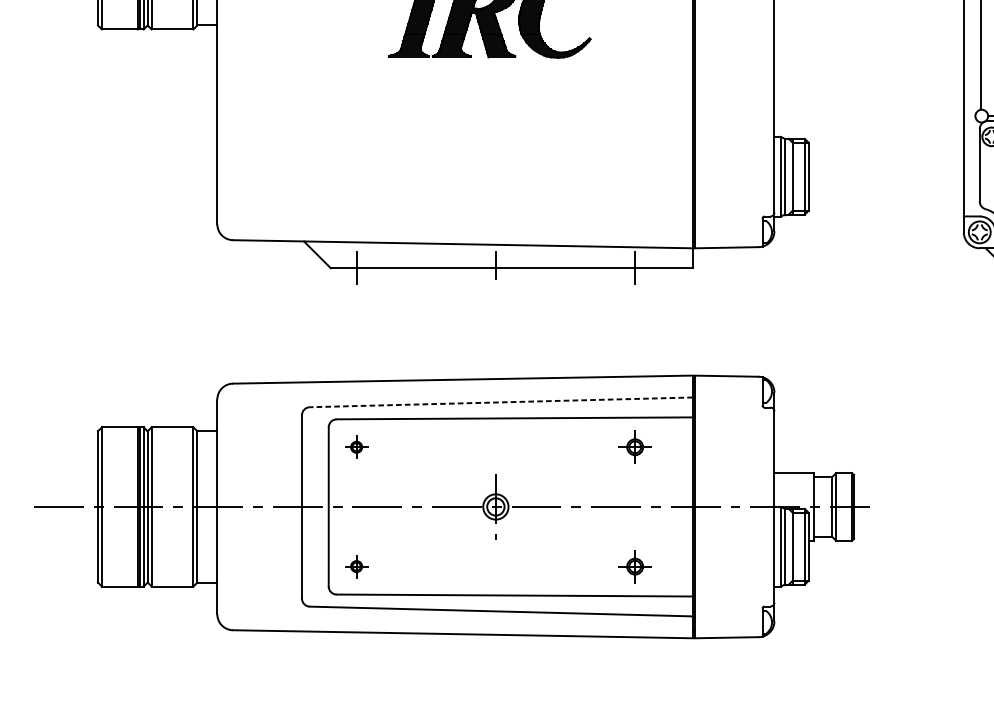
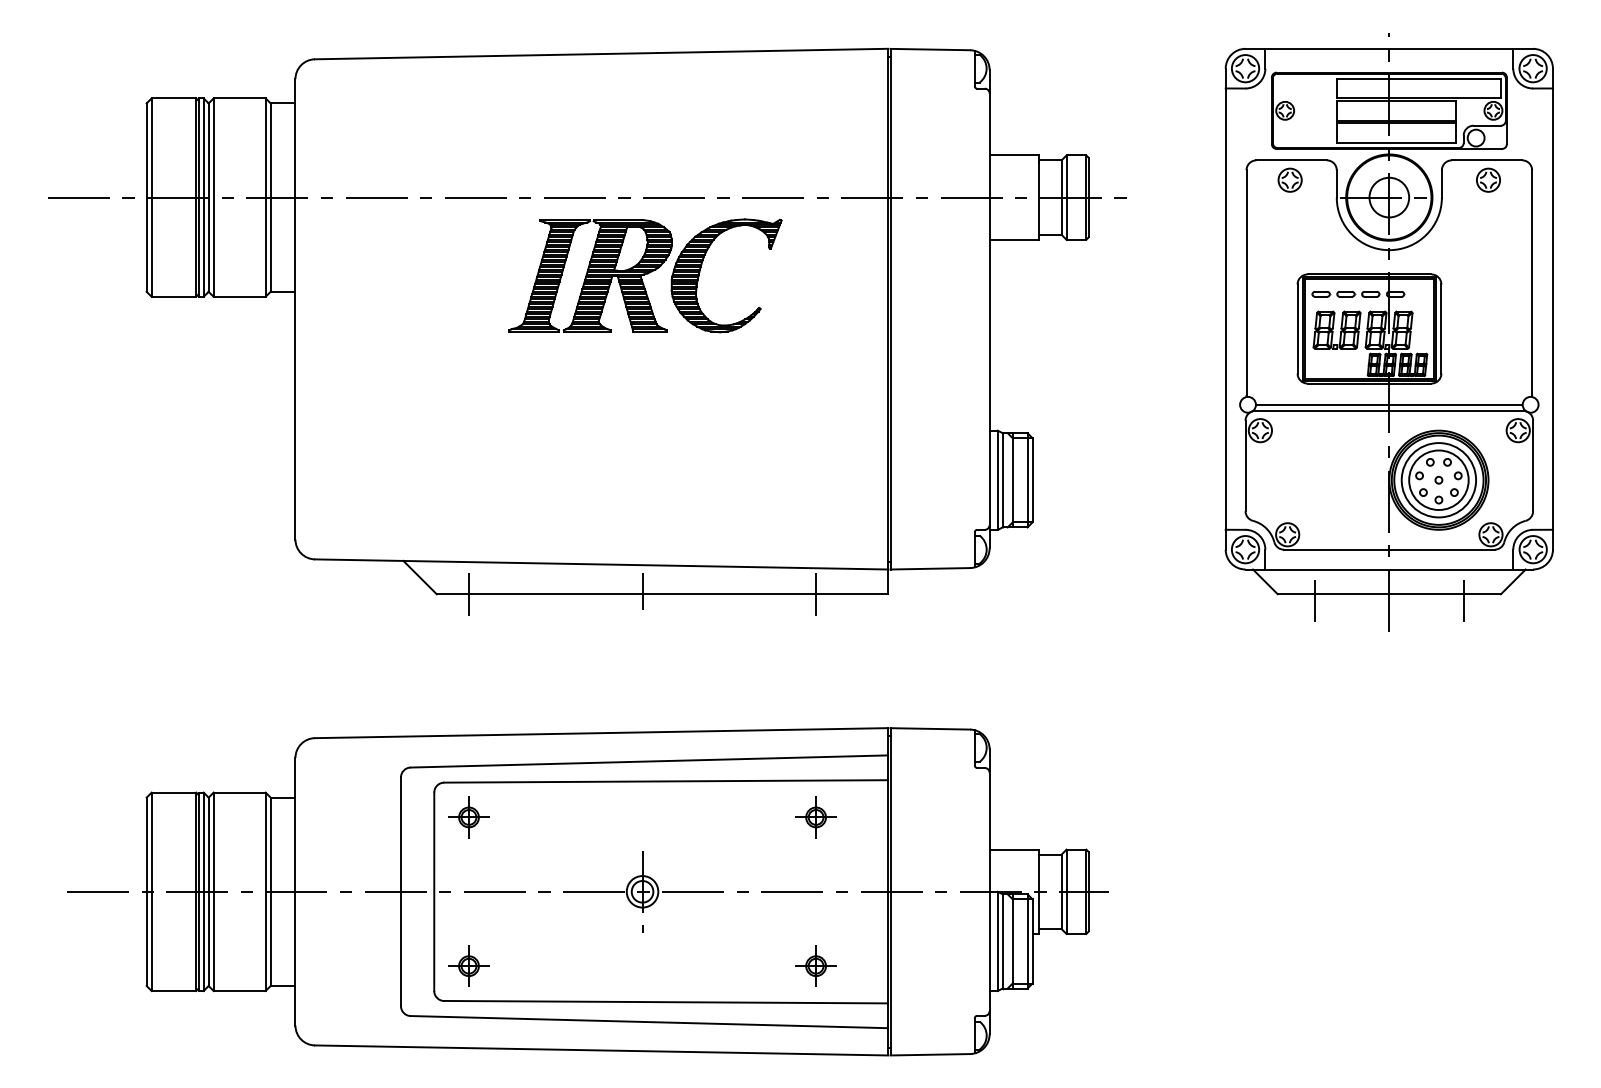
line: (501, 402) -> (649, 761), dashed -> solid
part: (356, 447) -> (468, 817), size x1.43
part: (356, 566) -> (468, 965), size x1.43

